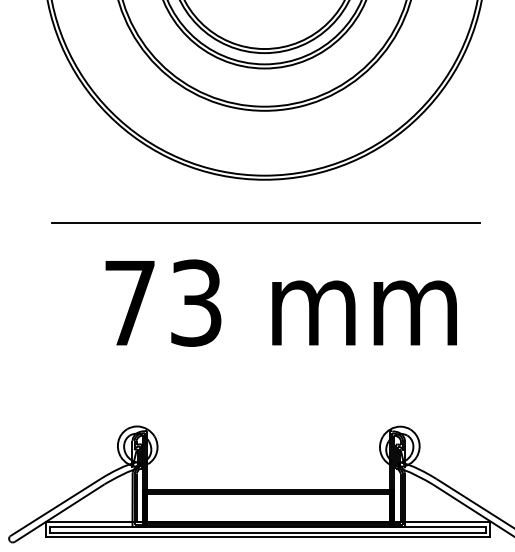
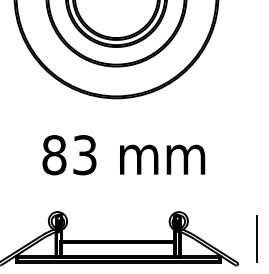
line: (264, 223) -> (116, 118), removed
text: (130, 303) -> (54, 155), 73 -> 83

